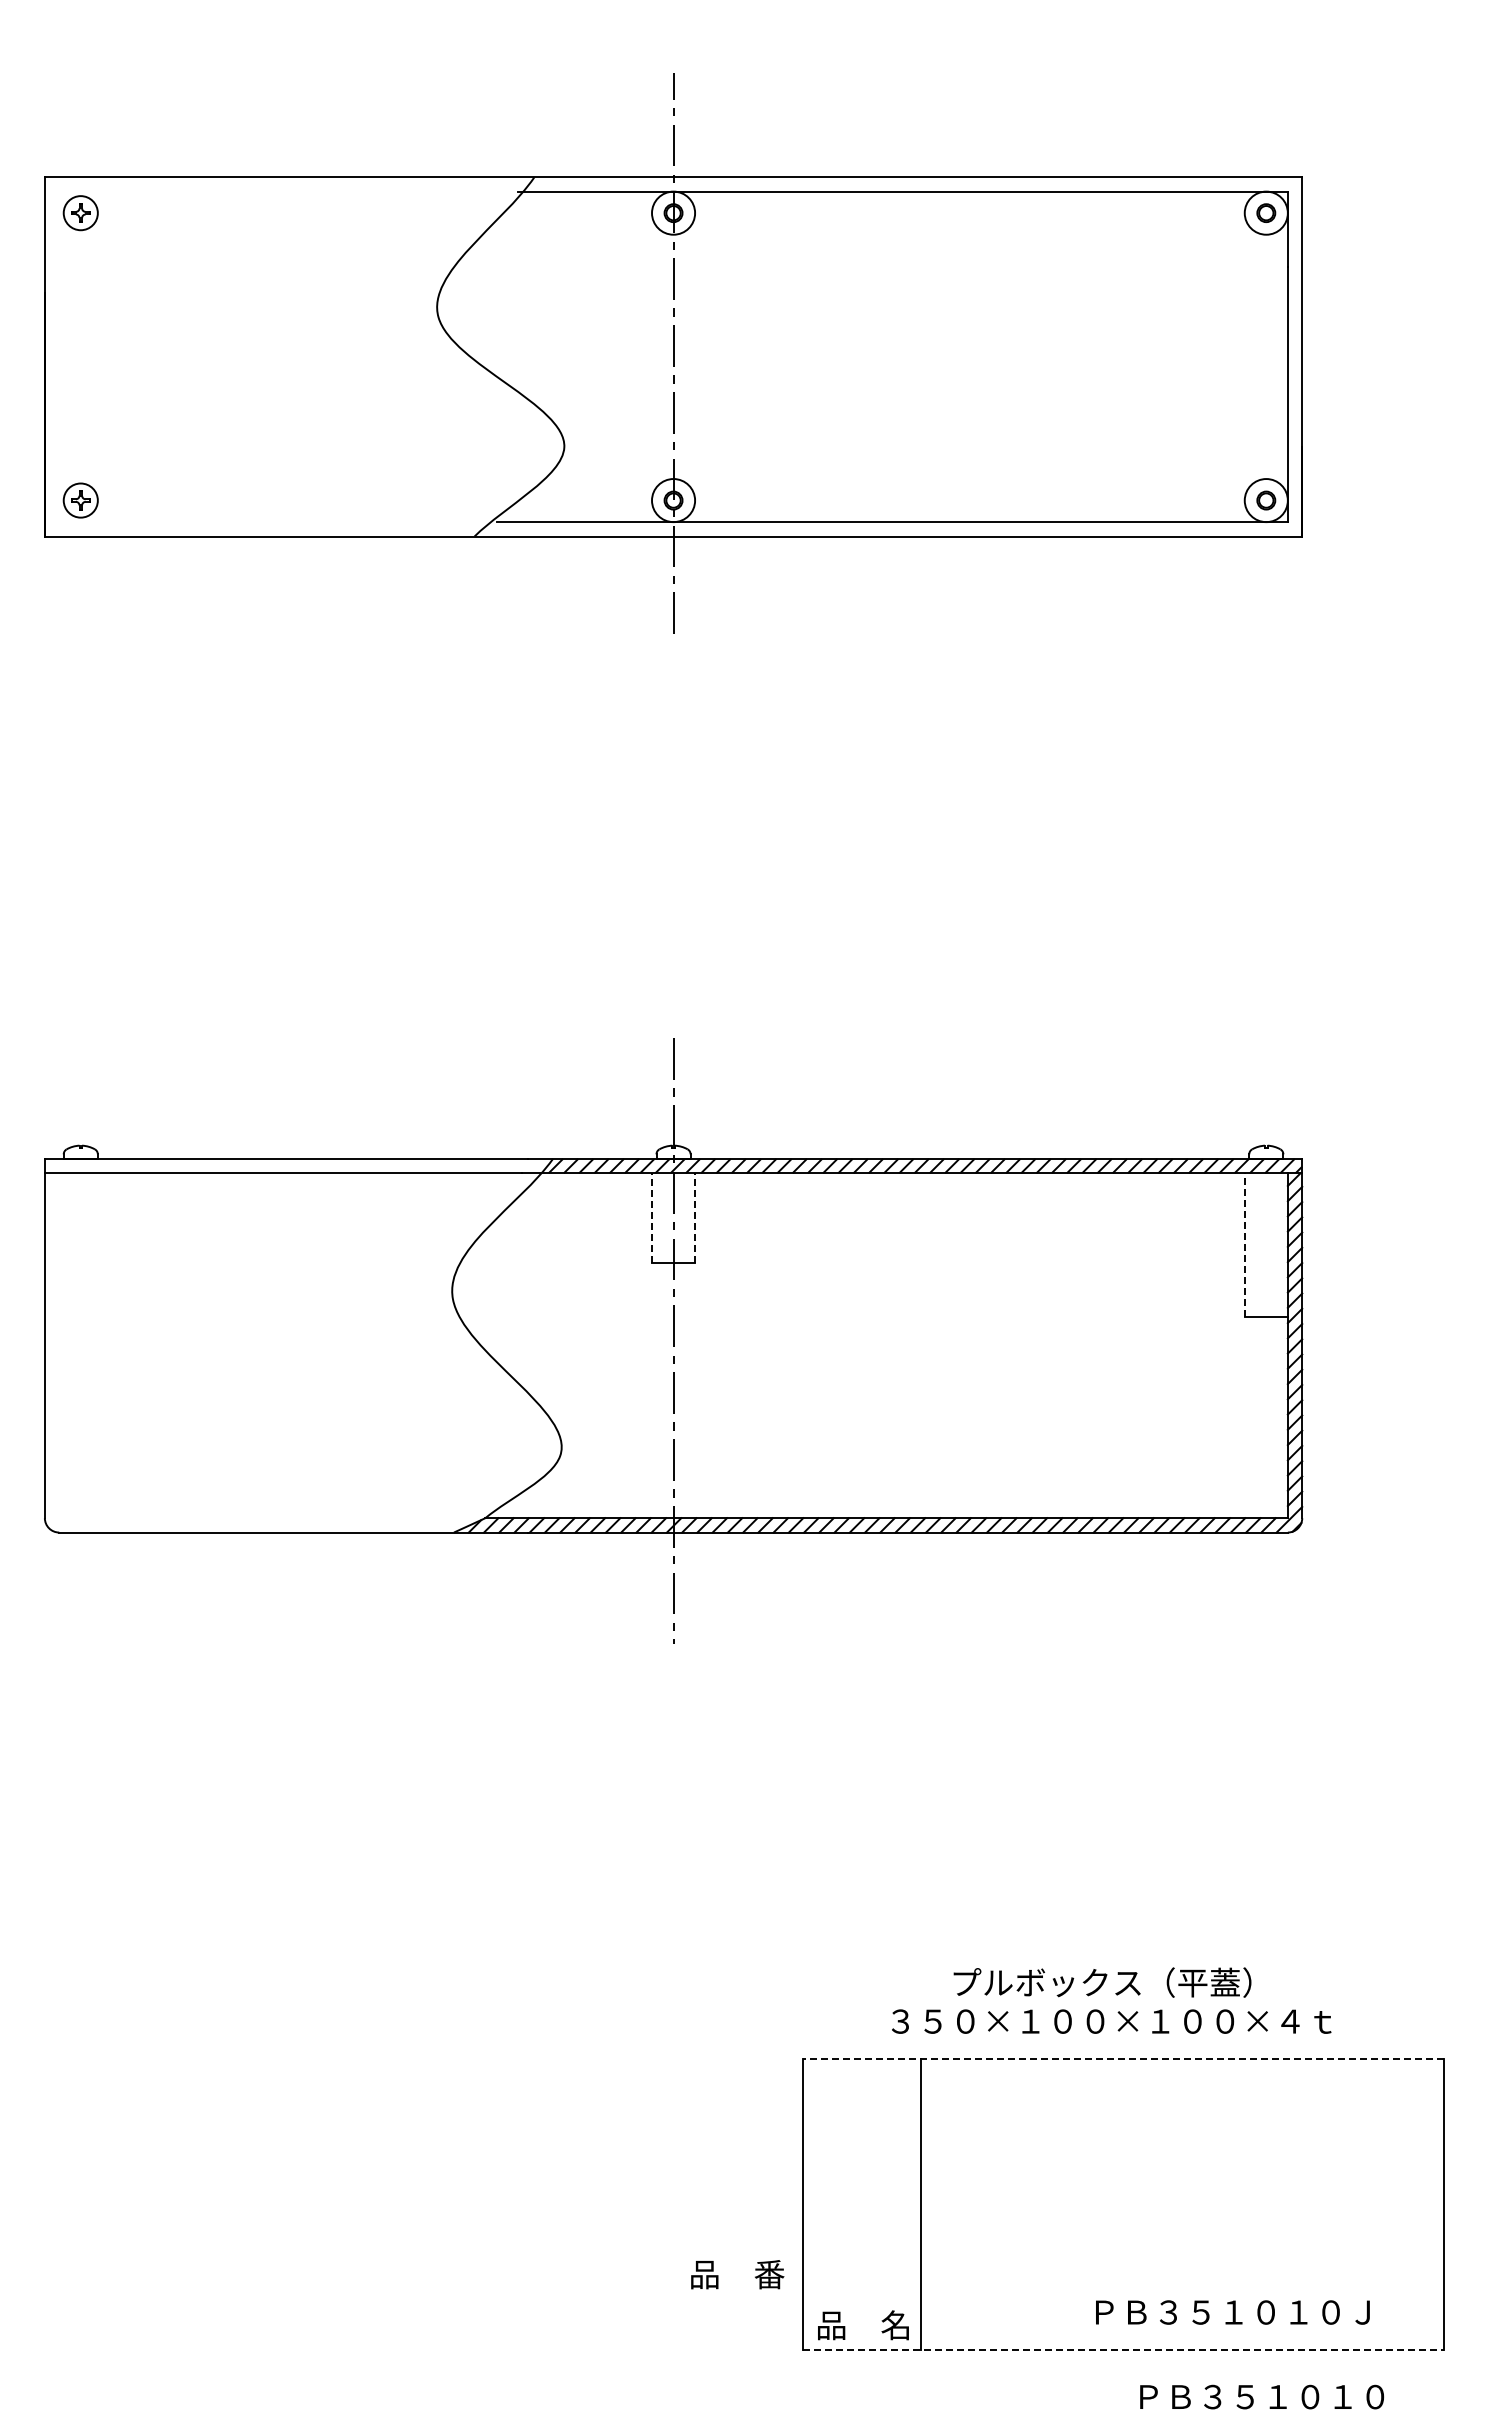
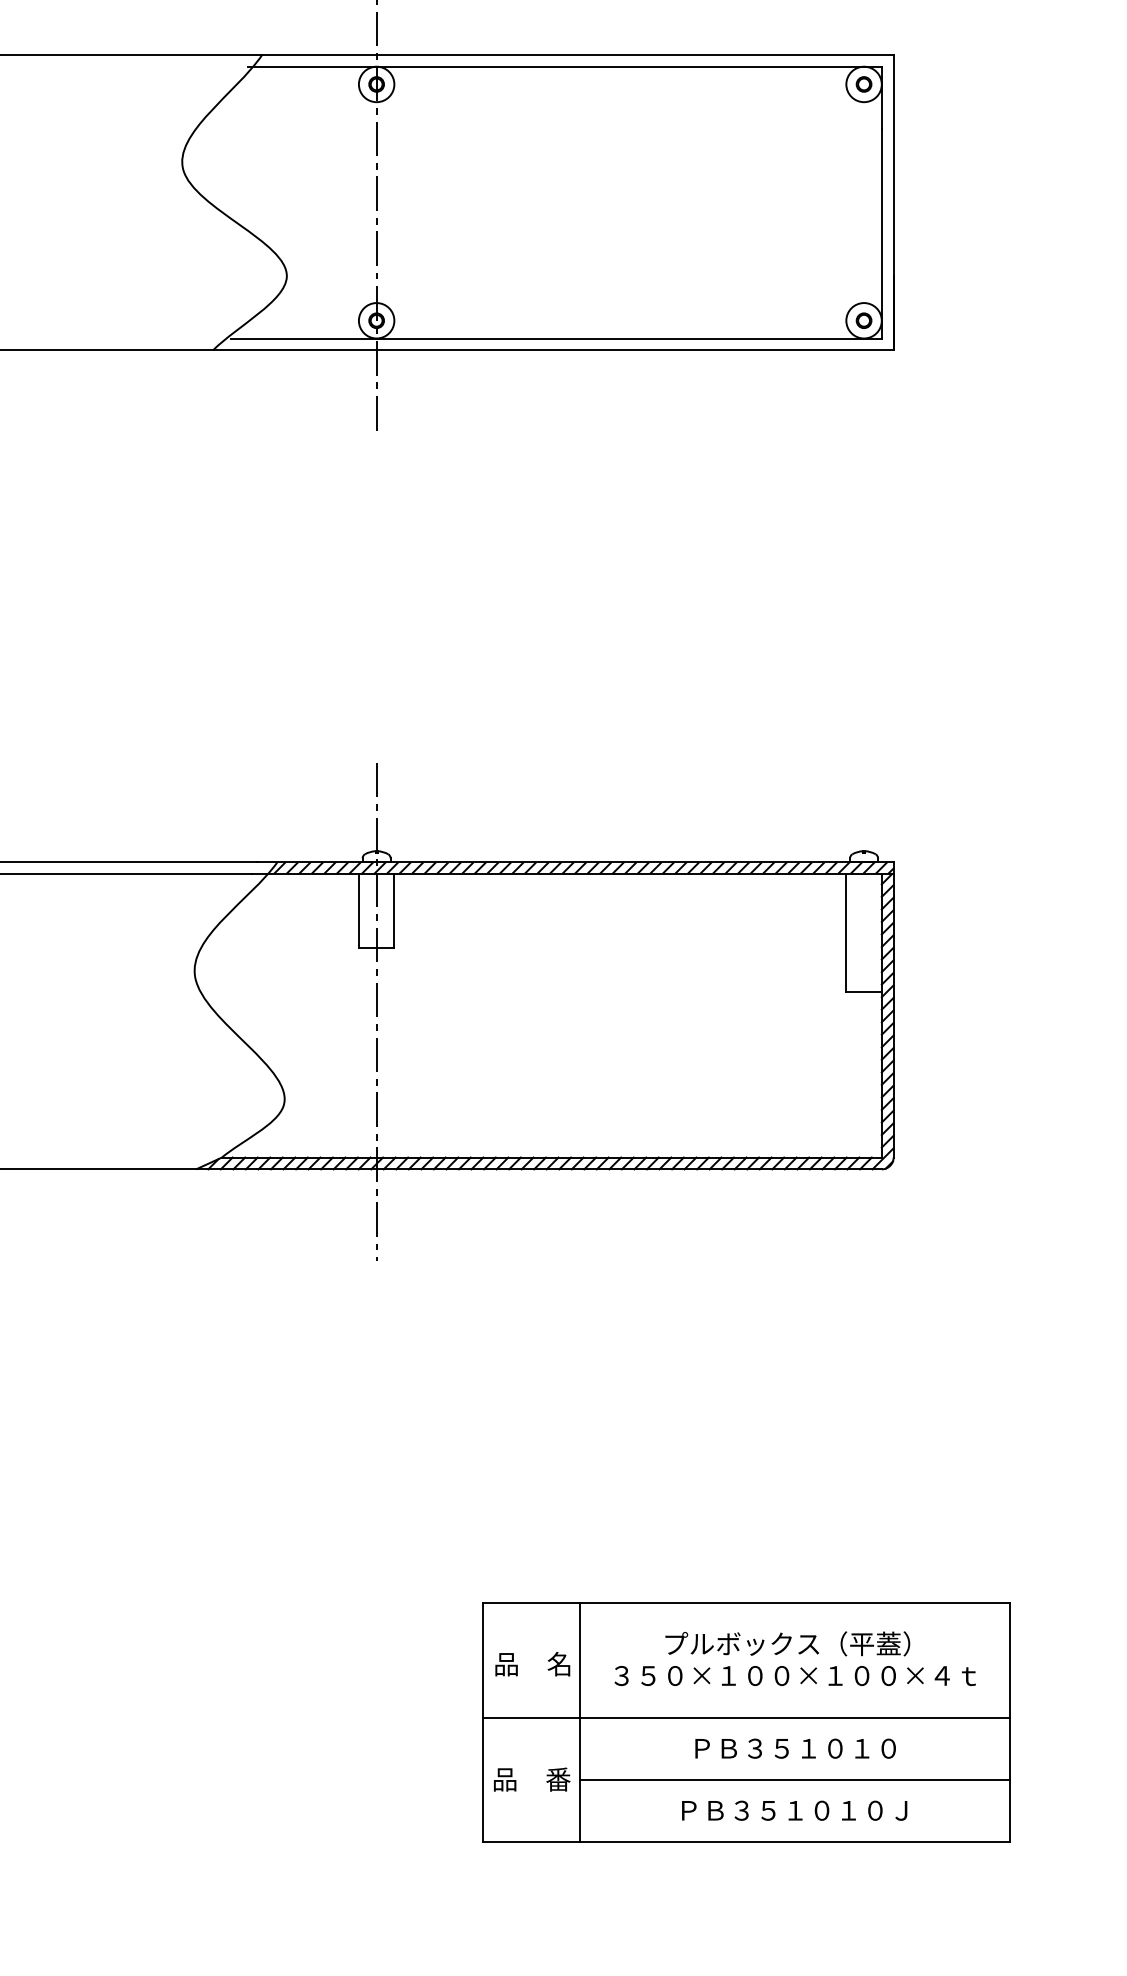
line: (652, 1218) -> (359, 911), dashed -> solid
line: (695, 1218) -> (394, 911), dashed -> solid
line: (1244, 1245) -> (846, 933), dashed -> solid
text: (1111, 2000) -> (795, 1658), moved
line: (1123, 2059) -> (746, 1602), dashed -> solid
line: (1123, 2199) -> (746, 1717), added
text: (737, 2274) -> (532, 1779), moved
line: (1182, 2274) -> (795, 1779), added
text: (1232, 2312) -> (794, 1810), moved
text: (863, 2325) -> (532, 1664), moved
line: (1123, 2350) -> (746, 1841), dashed -> solid
text: (1261, 2396) -> (795, 1748), moved

